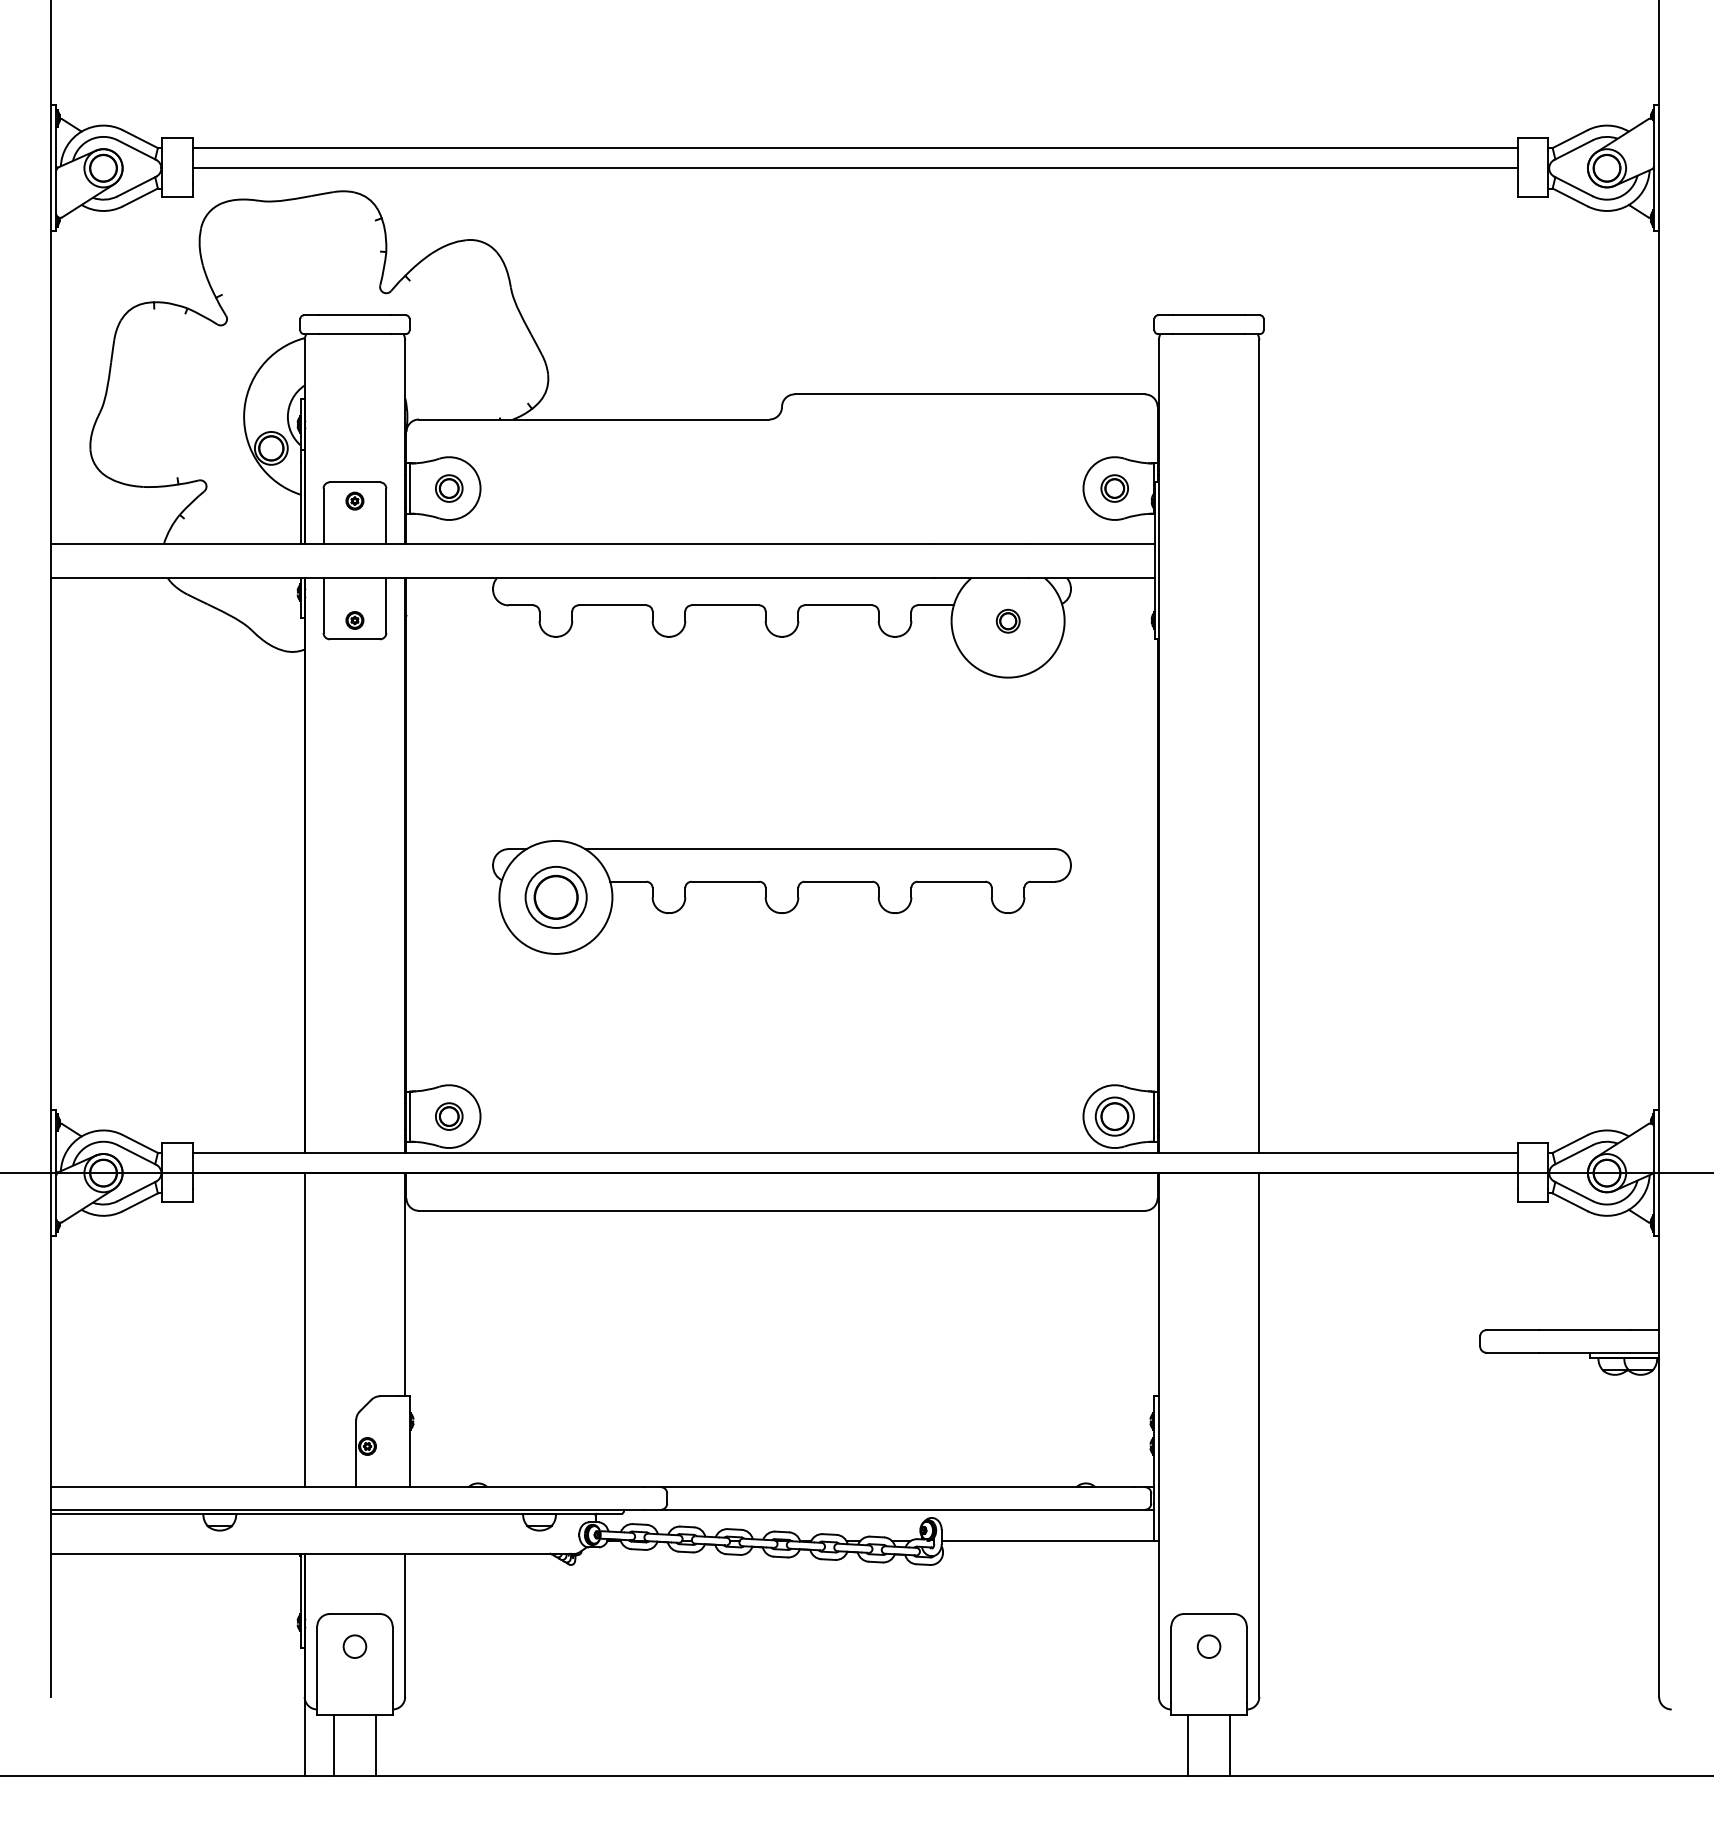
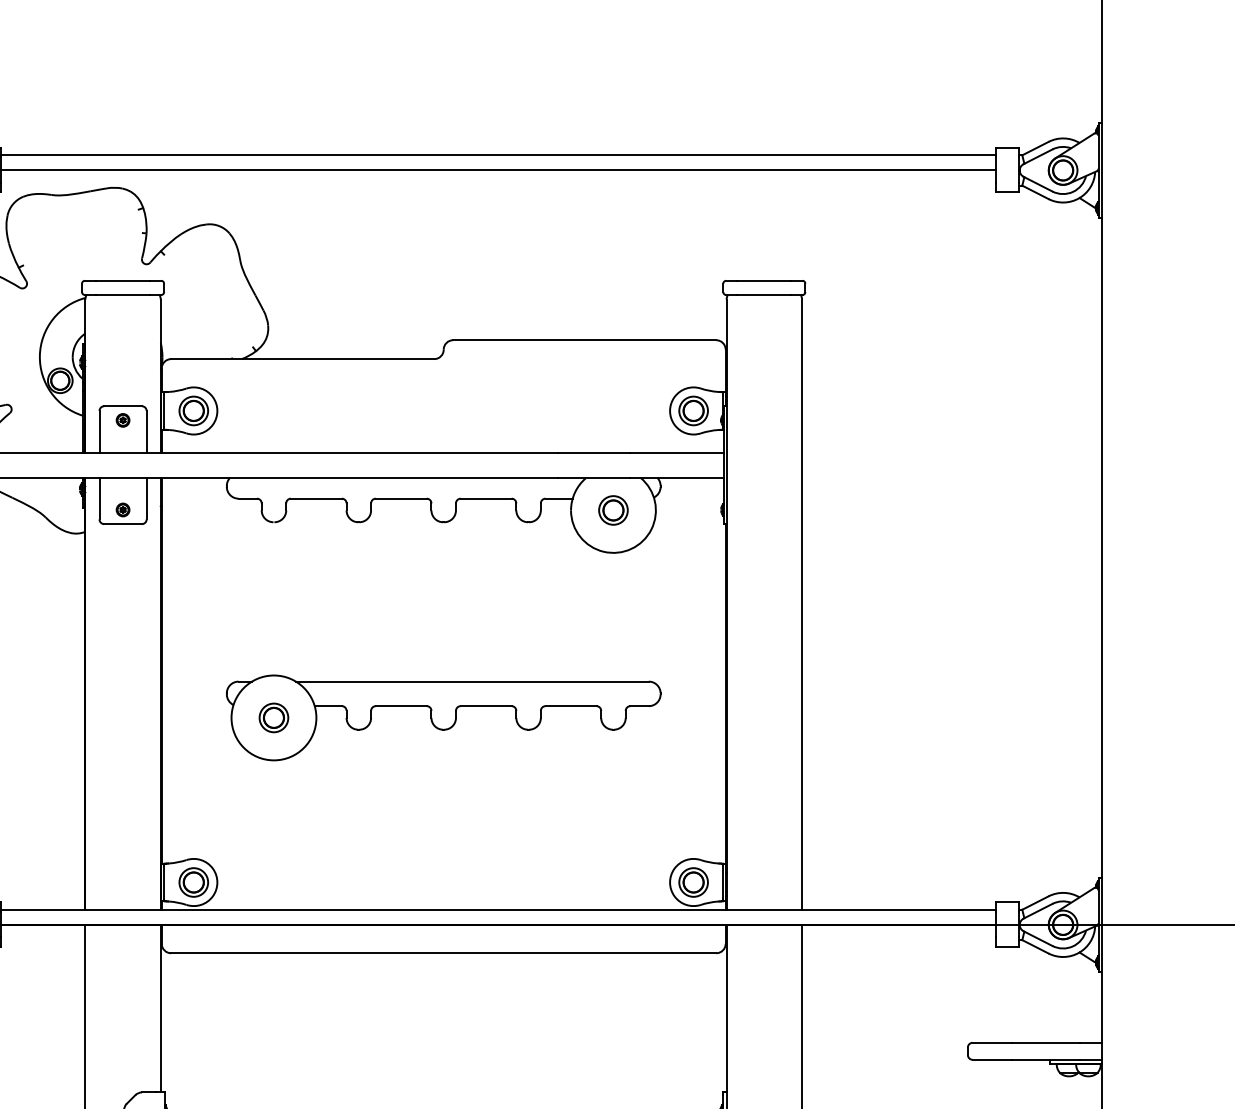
part: (449, 488) -> (194, 410), size x1.43
part: (1114, 488) -> (693, 410), size x1.43
part: (1008, 621) -> (613, 510), size x1.67
part: (555, 897) -> (273, 717), size x0.62
part: (449, 1116) -> (194, 882), size x1.43

